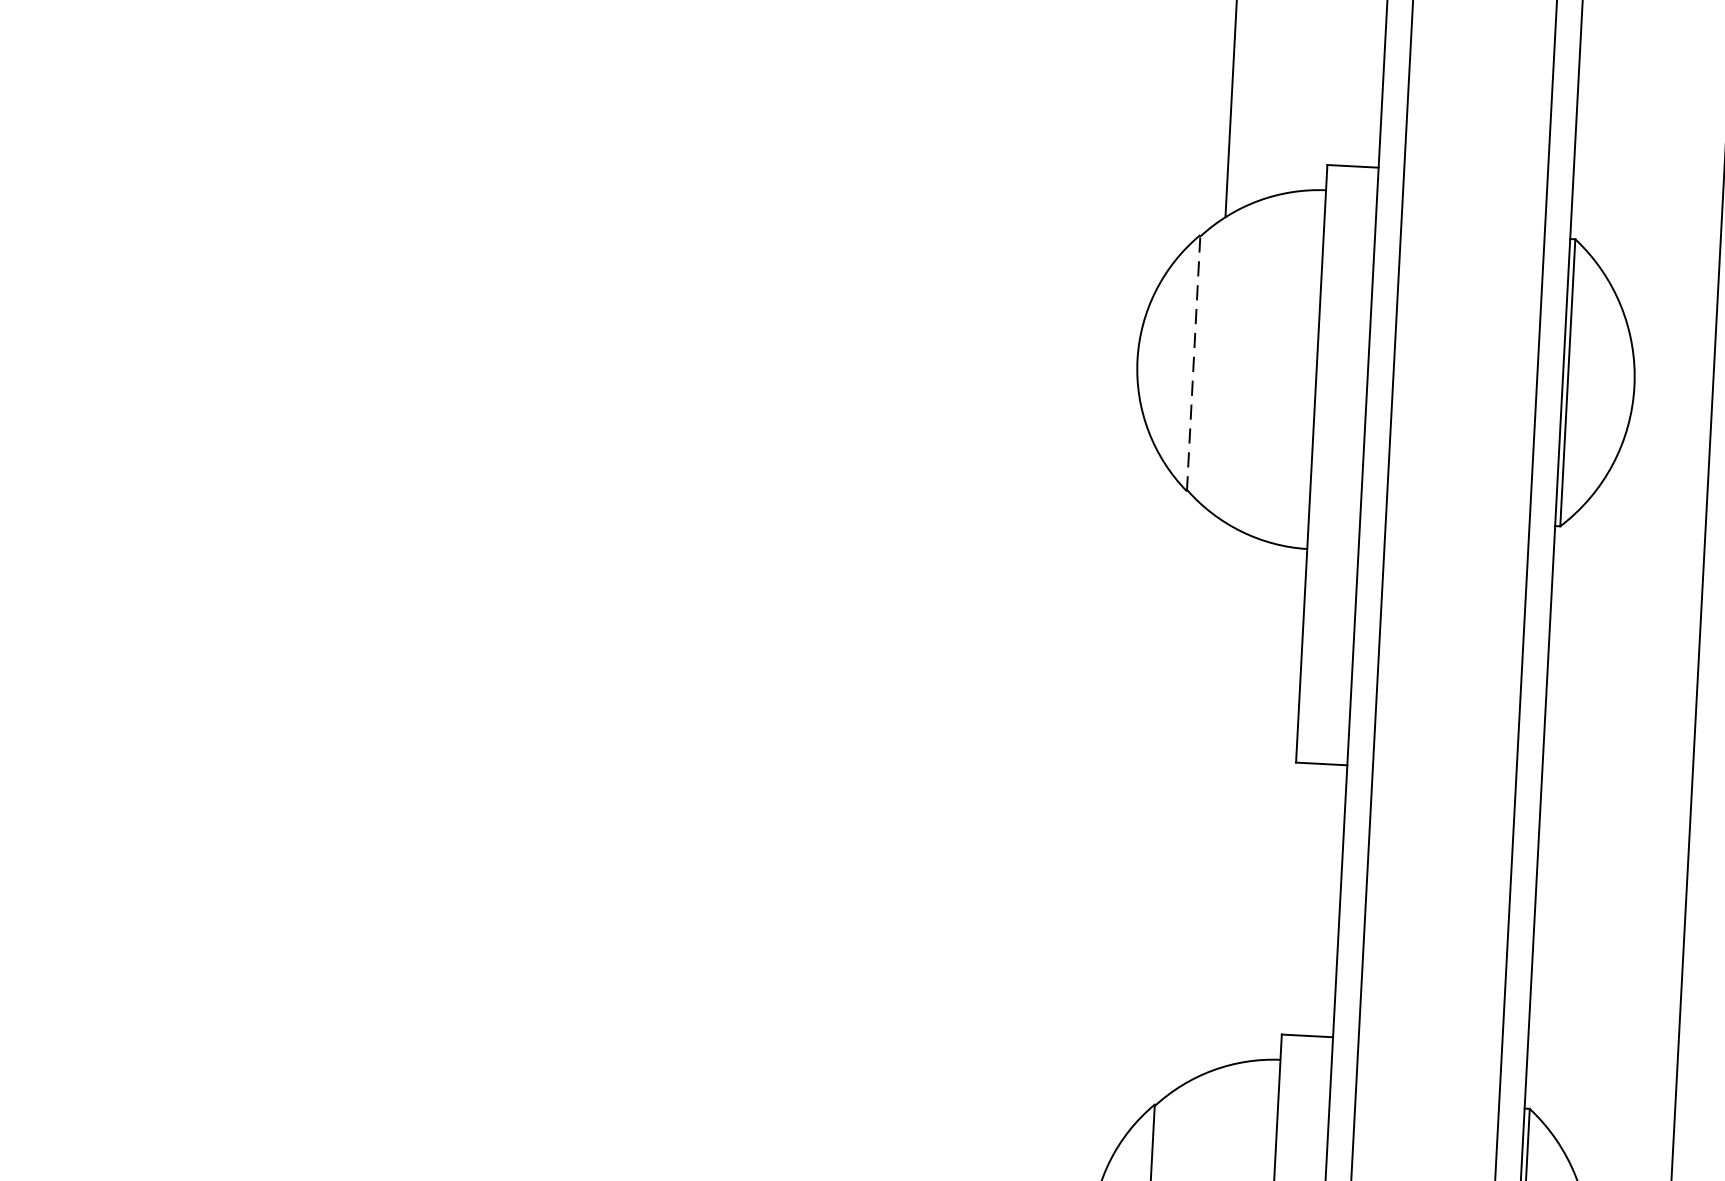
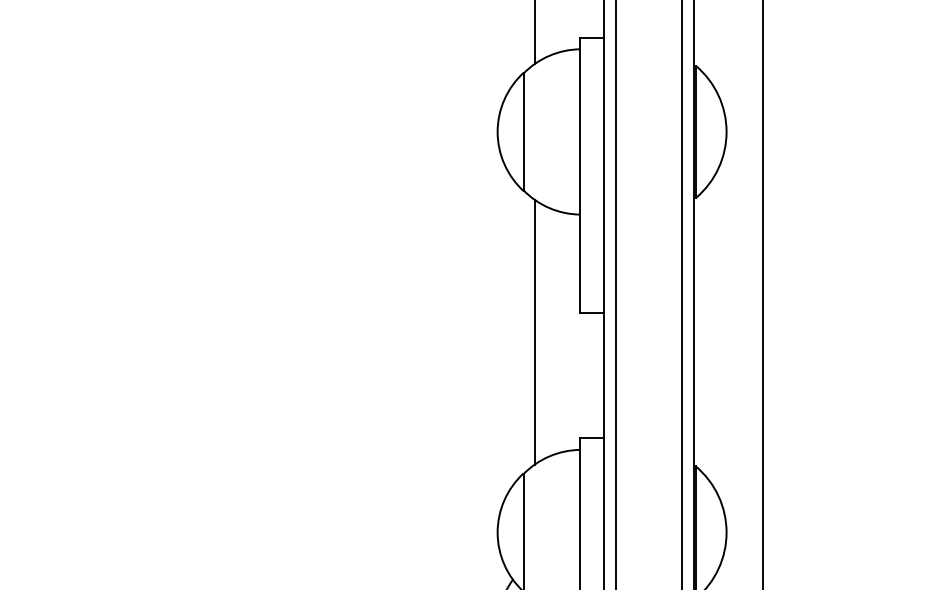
line: (1193, 362) -> (523, 131), dashed -> solid
line: (1194, 797) -> (534, 331), added

